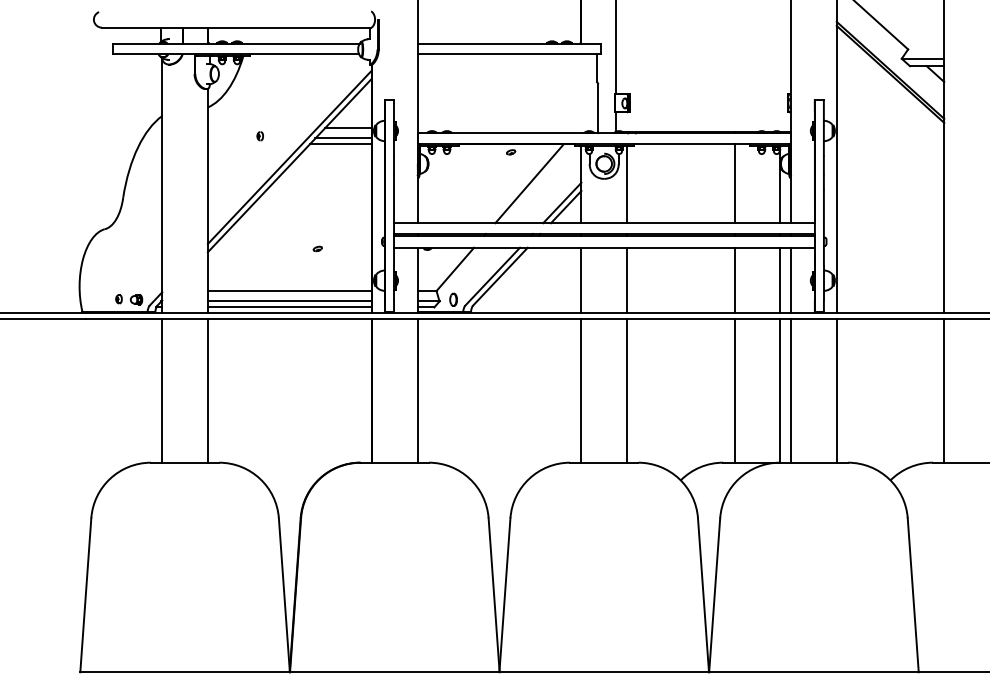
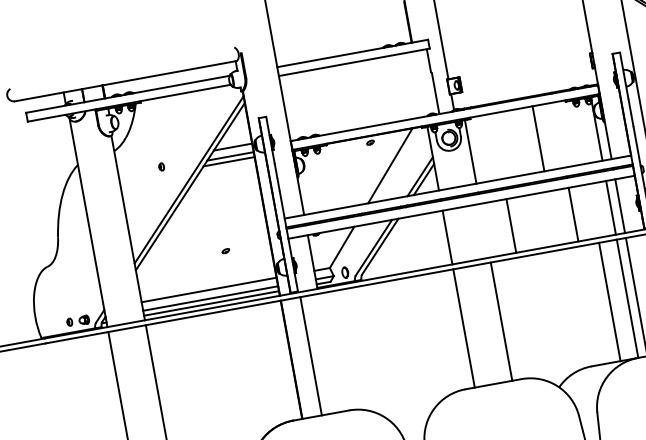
line: (734, 183) -> (538, 138), moved
line: (627, 280) -> (511, 225), moved
line: (417, 390) -> (310, 356), moved
line: (734, 390) -> (609, 301), moved

